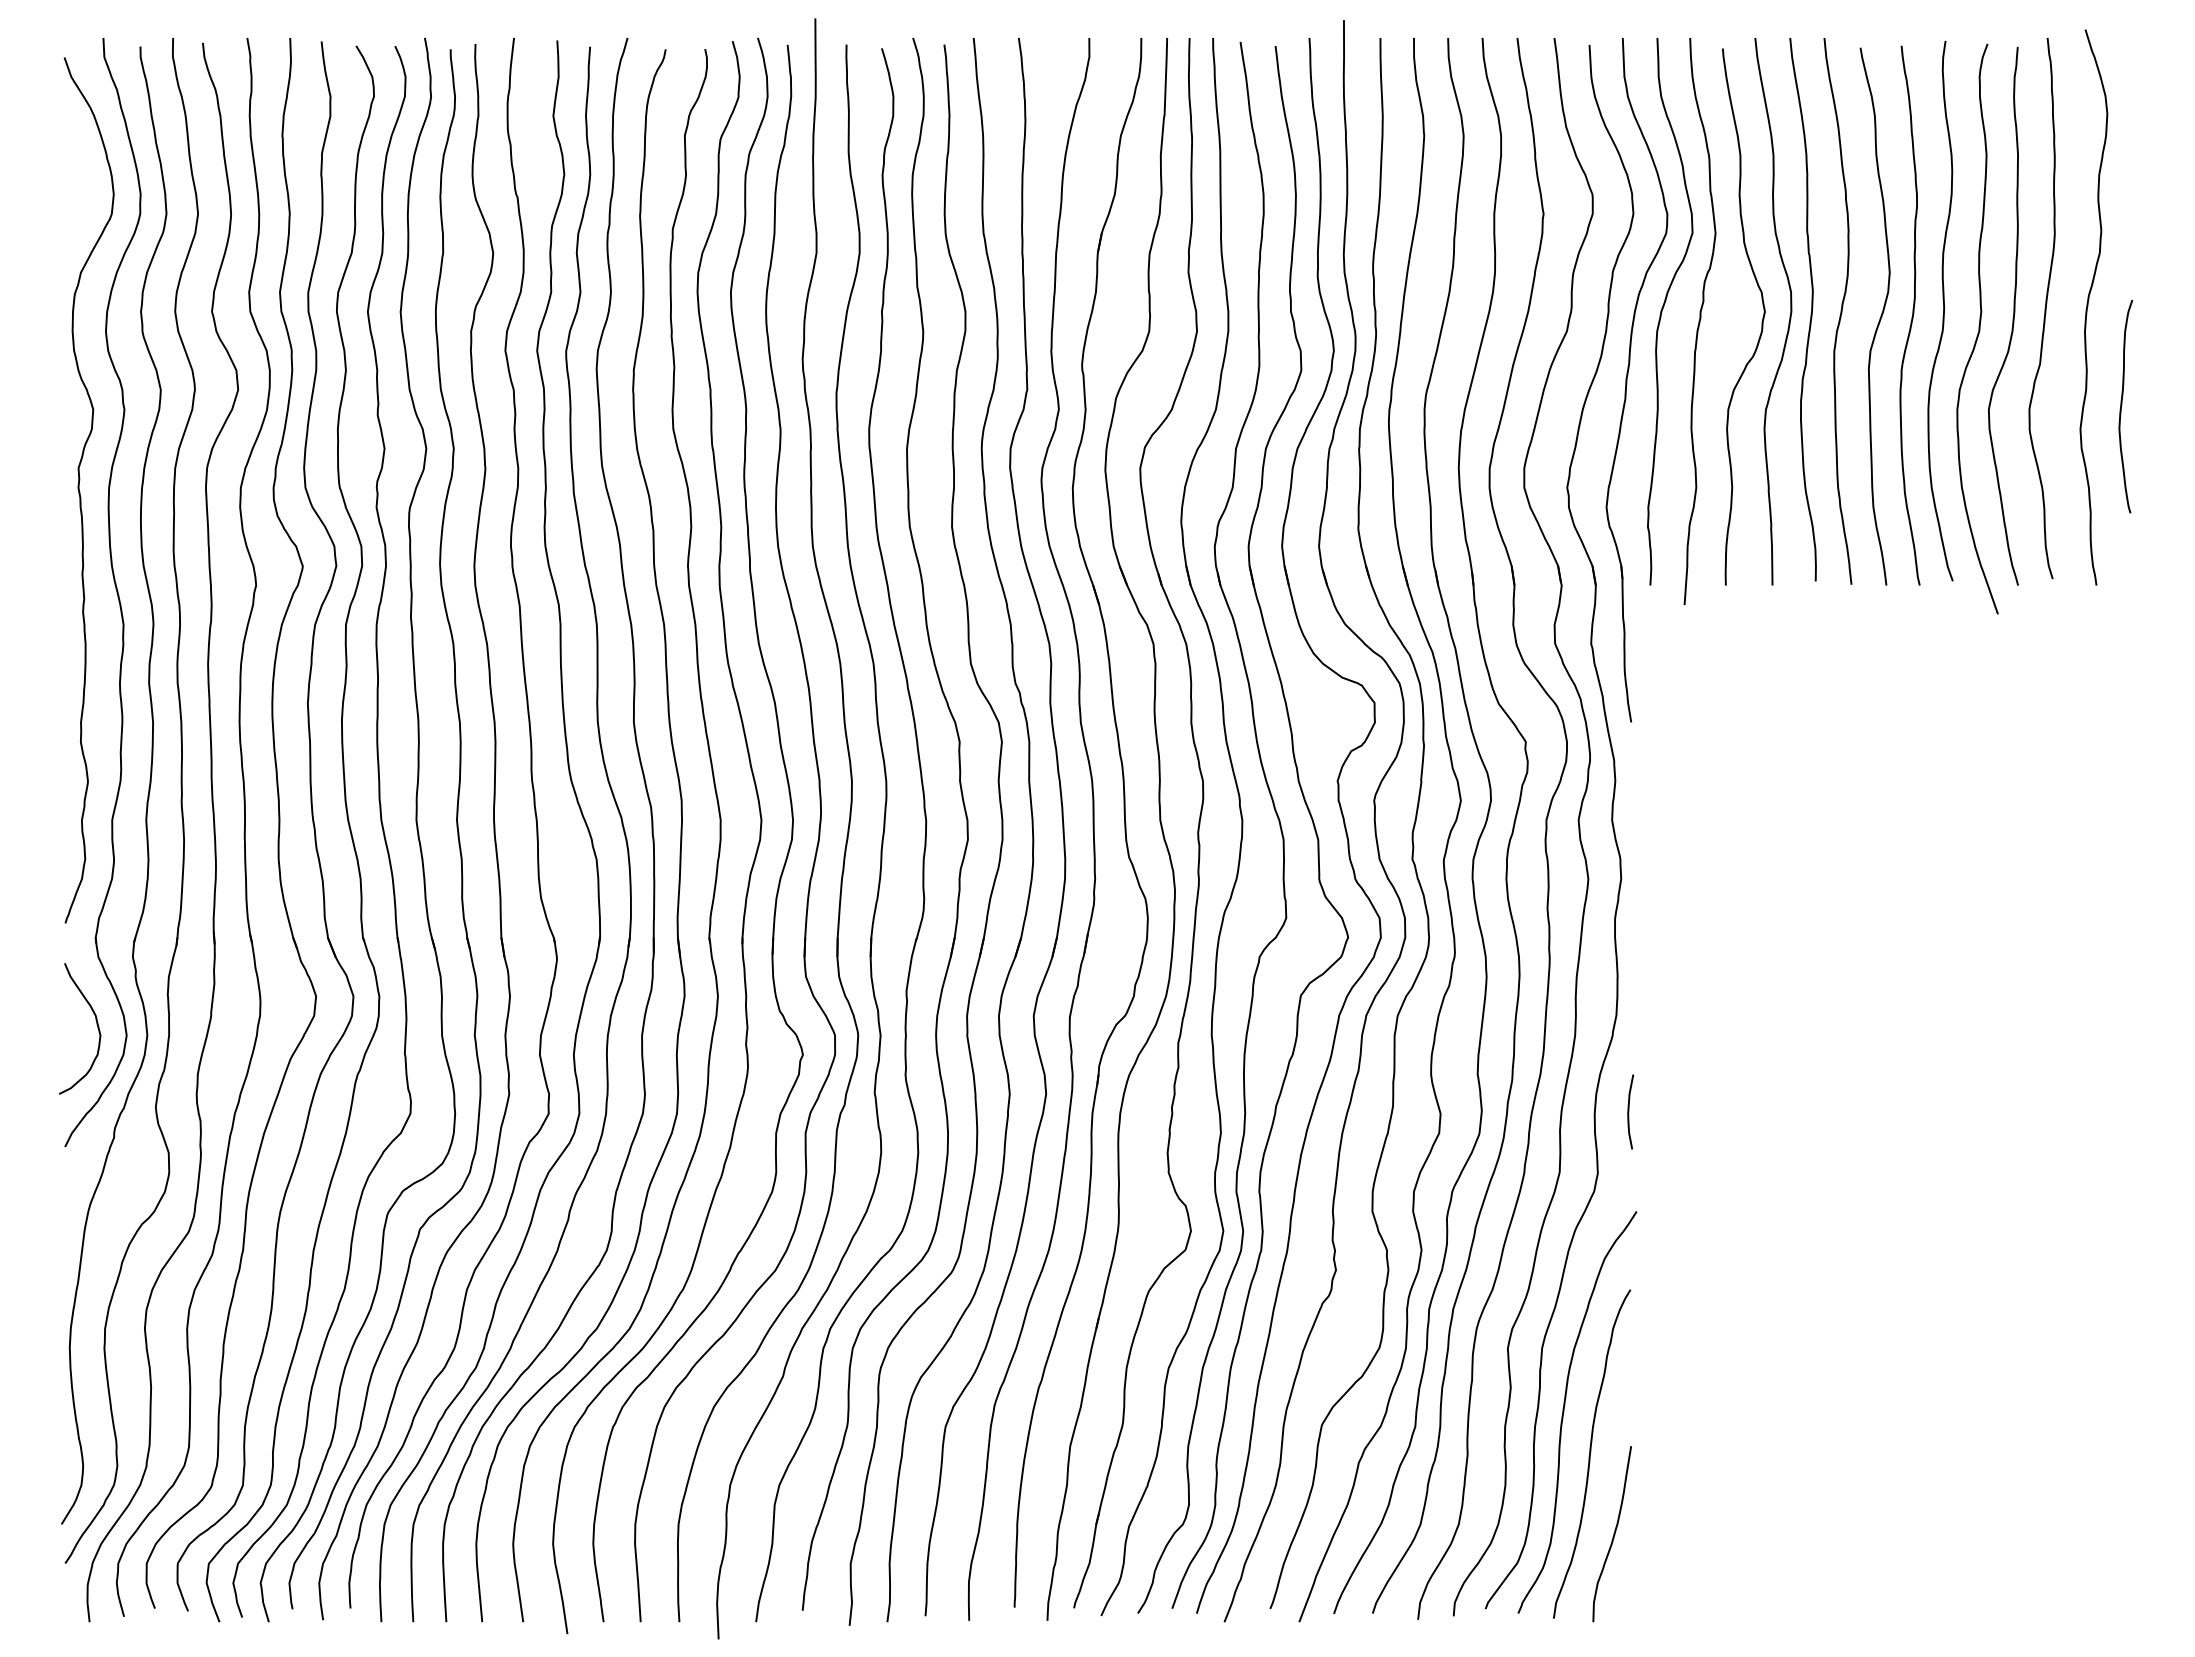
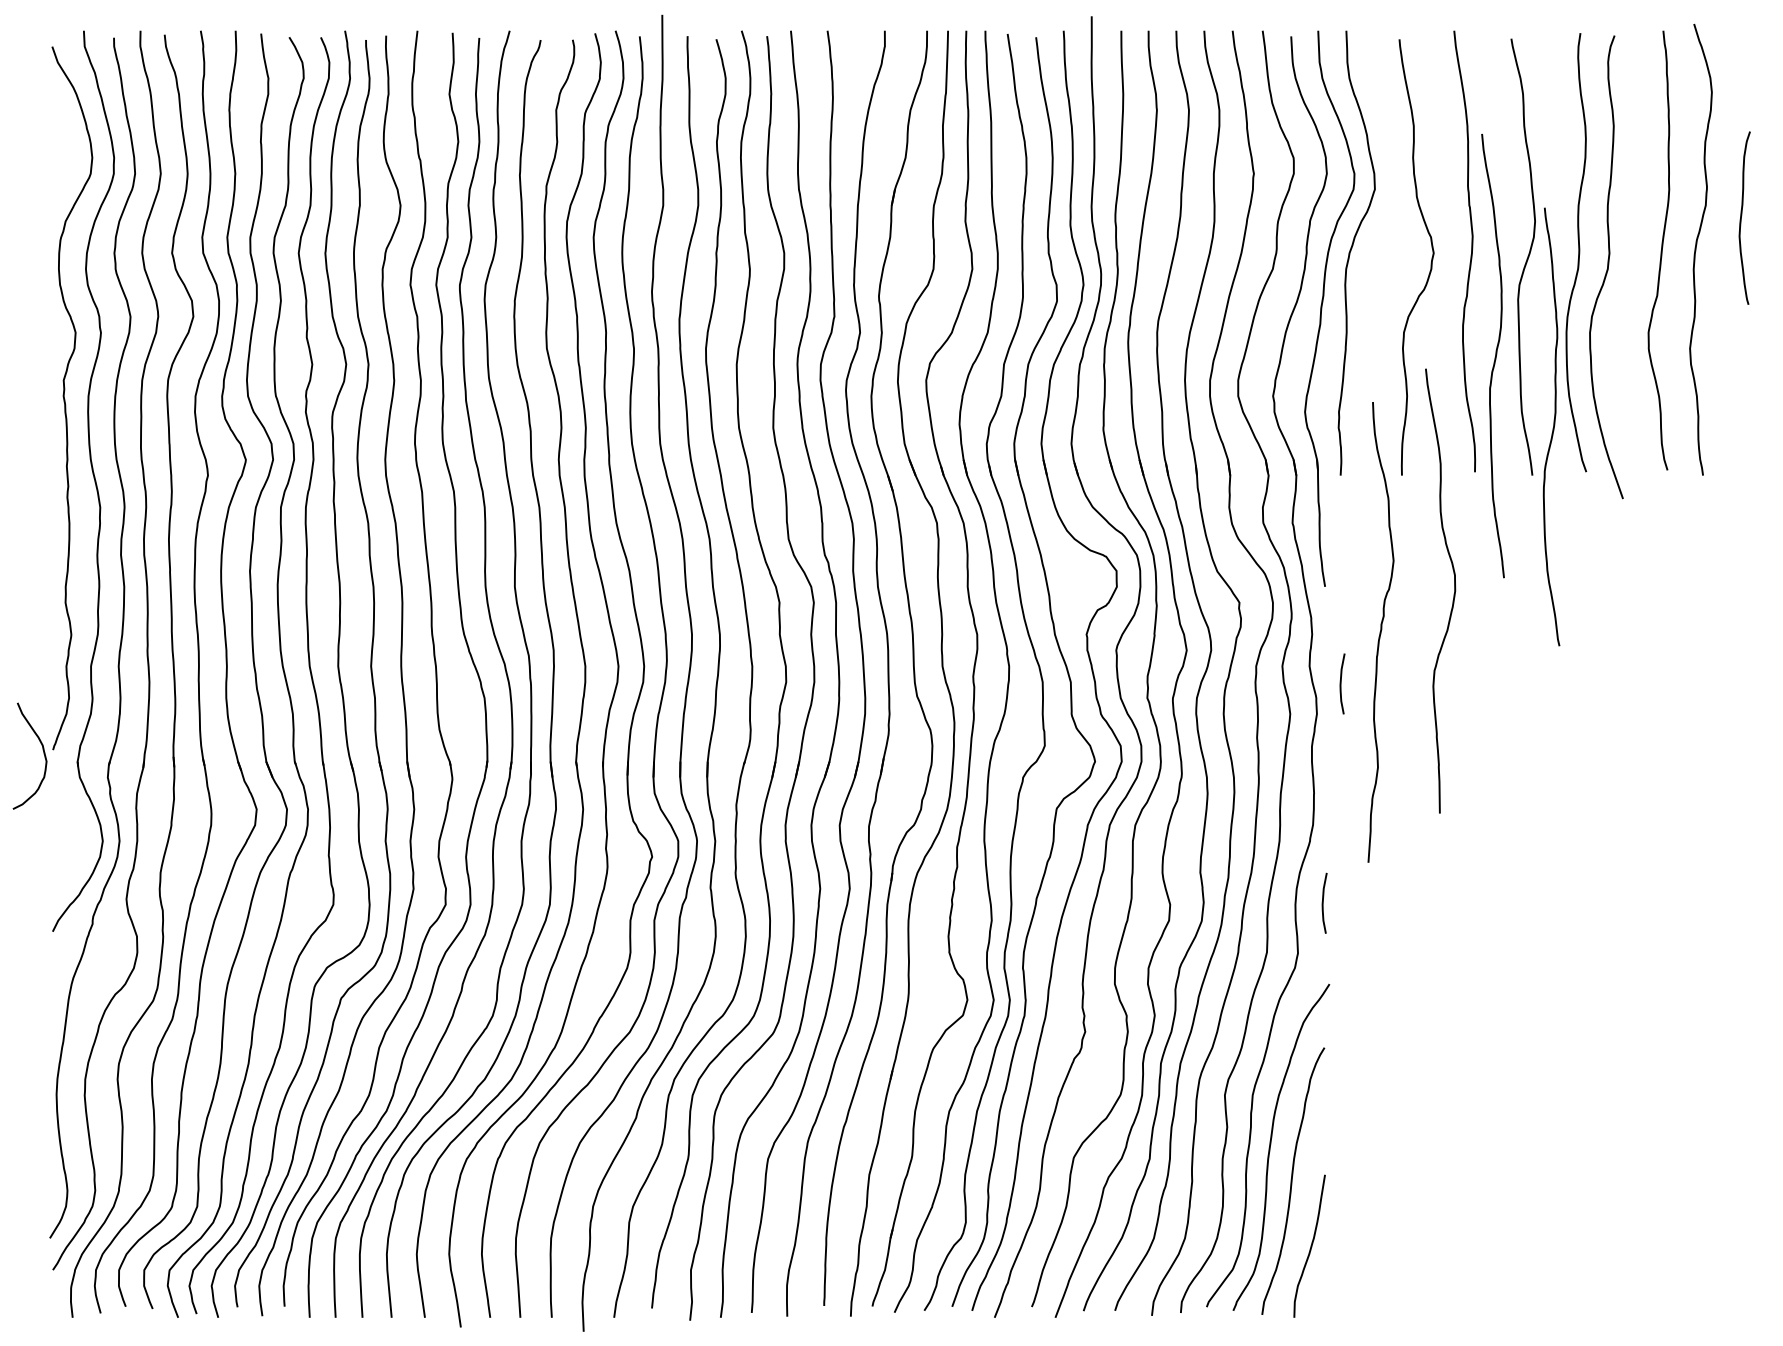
curve: (1840, 311) -> (1495, 356), moved
curve: (1789, 315) -> (1453, 594), moved
curve: (1911, 316) -> (1552, 427), moved
curve: (2012, 317) -> (1634, 257), removed
curve: (1699, 321) -> (1380, 632), moved
curve: (2122, 405) -> (1742, 217), moved
curve: (1651, 841) -> (1341, 683), added
curve: (96, 1024) -> (43, 752), moved

